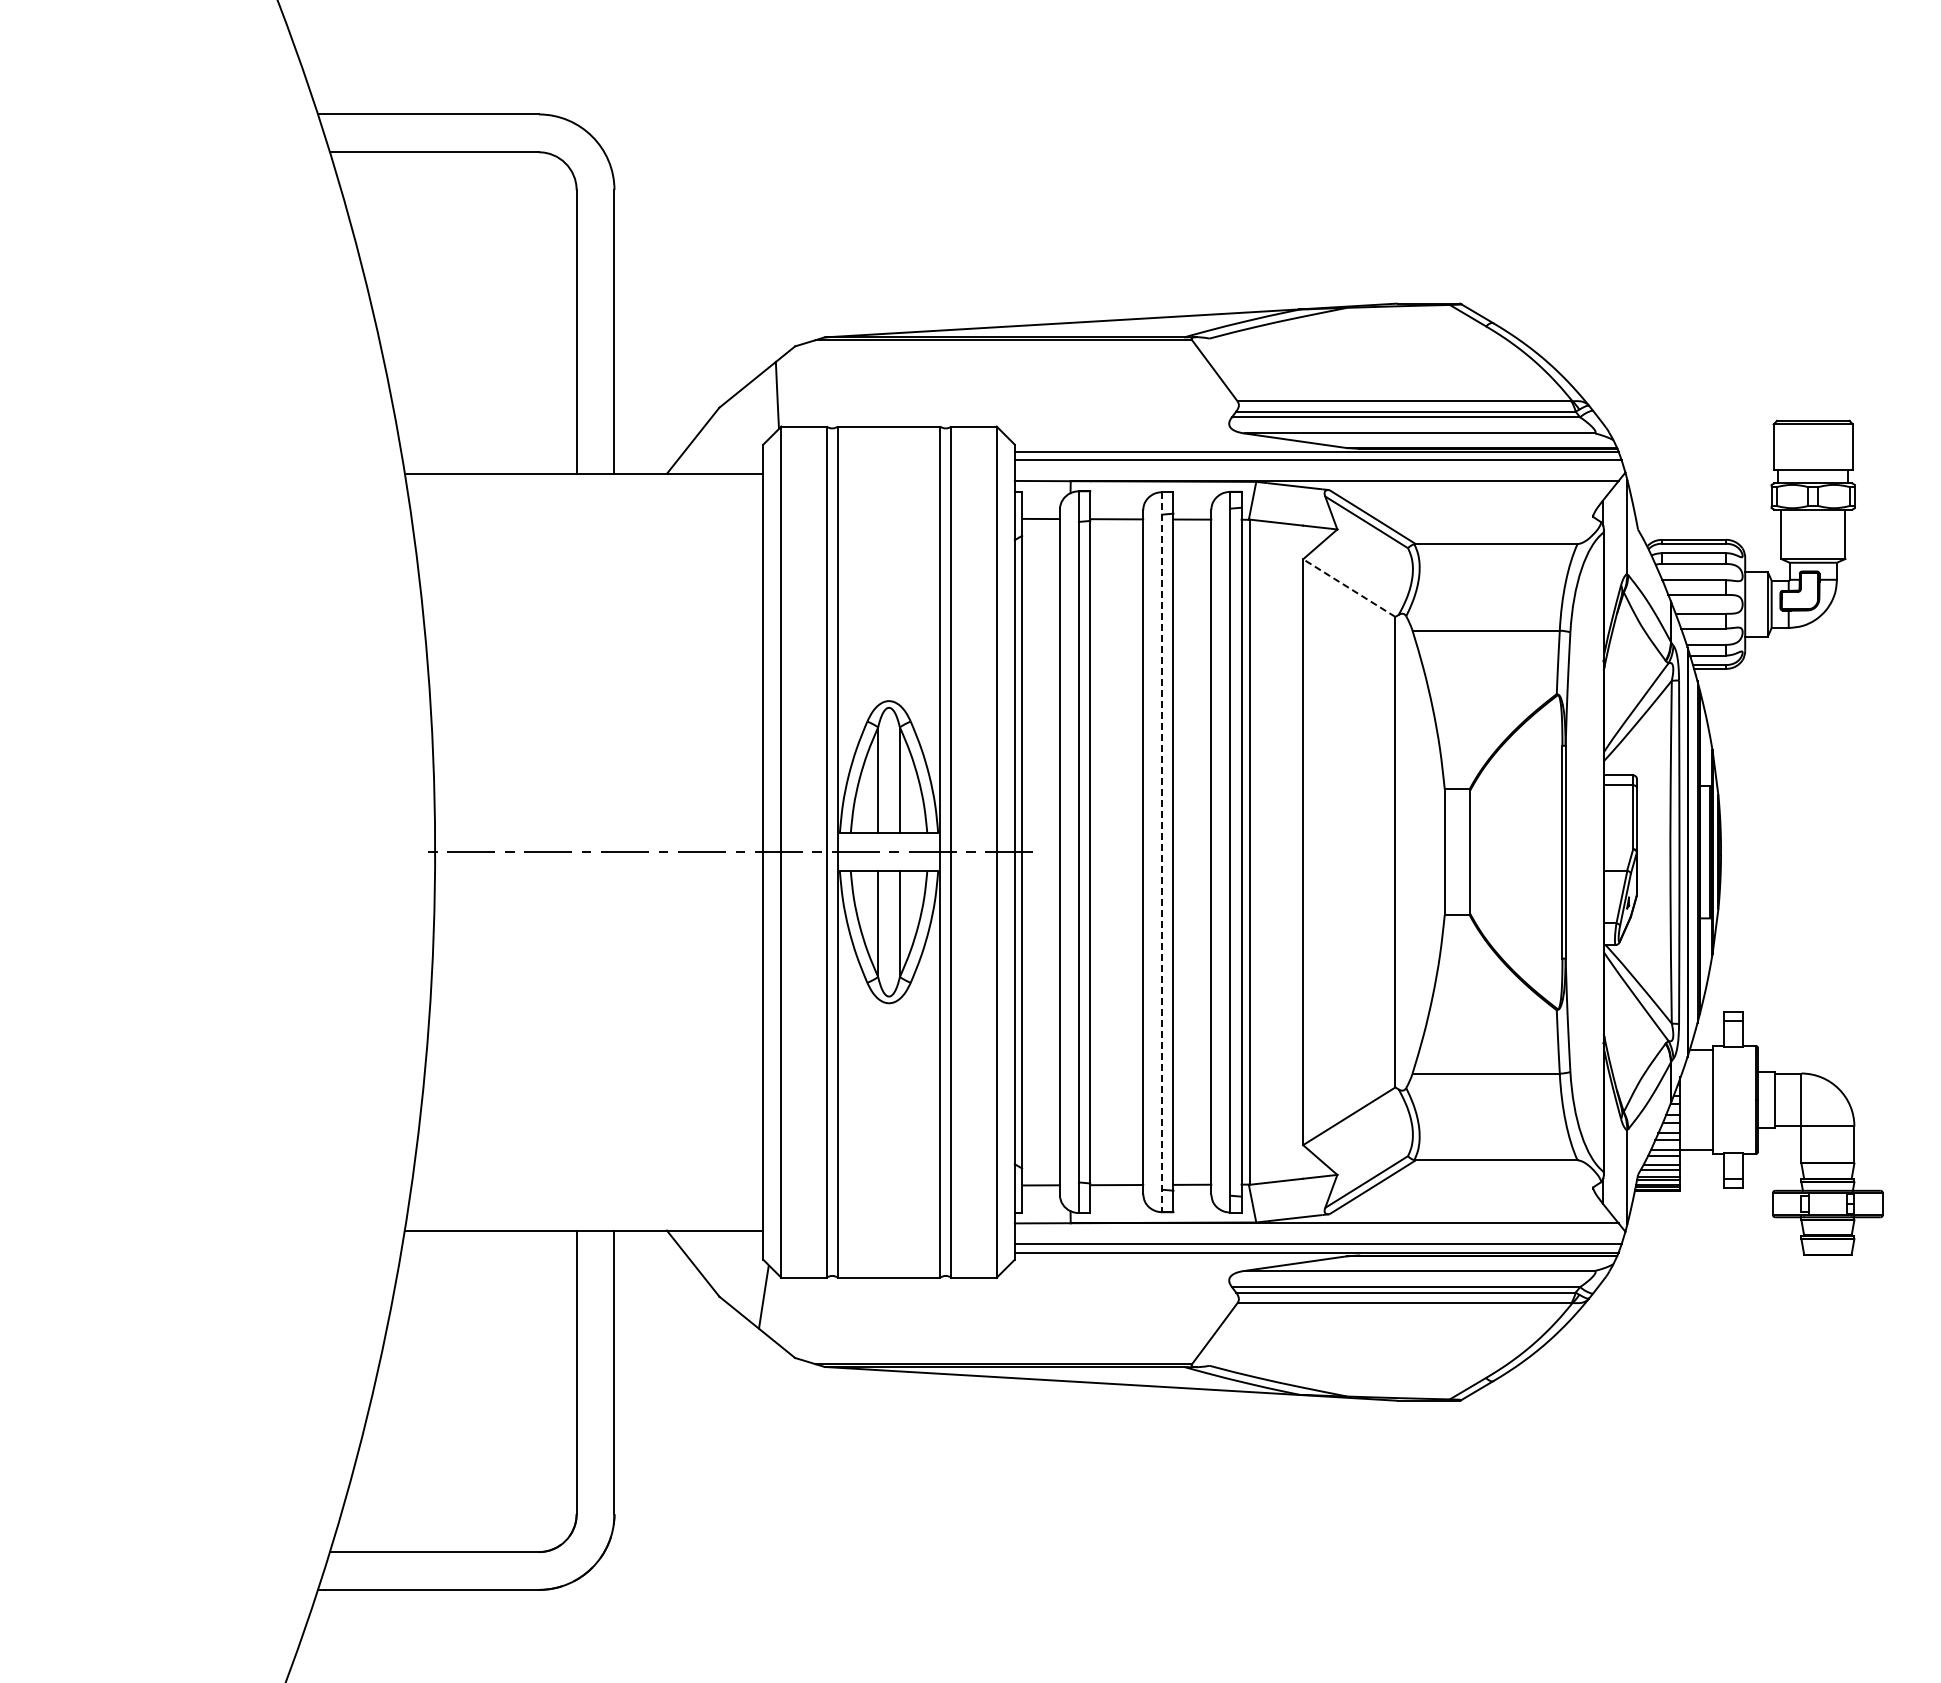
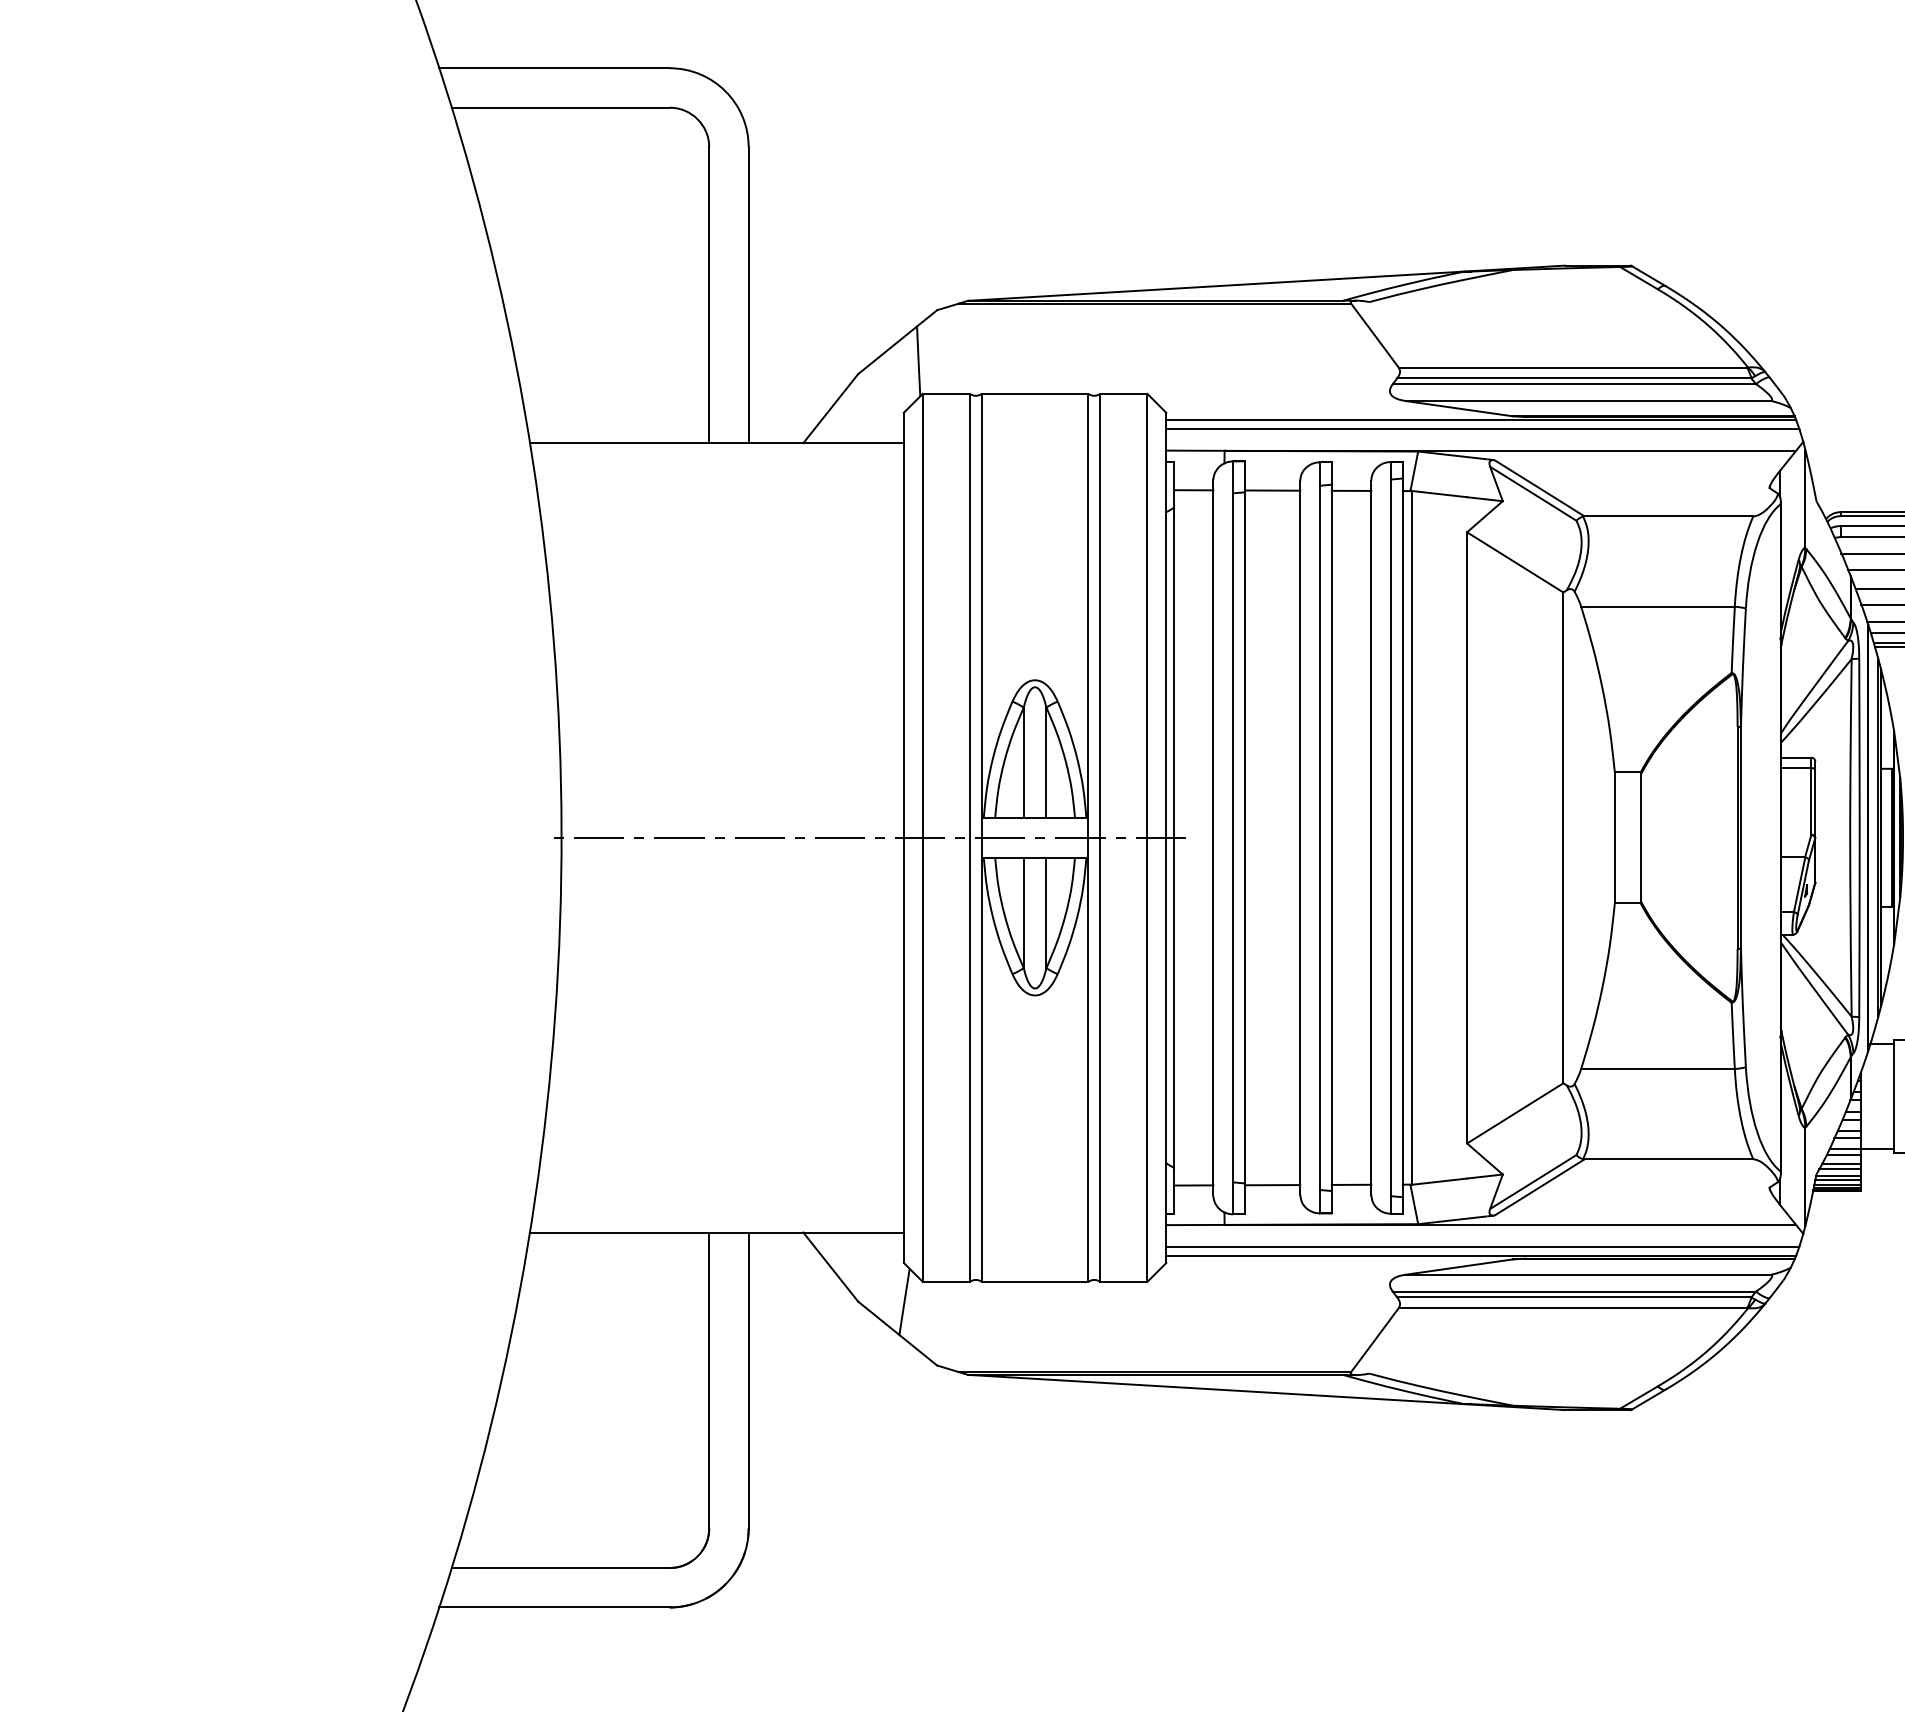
line: (1348, 587) -> (1514, 561), dashed -> solid
line: (1162, 852) -> (1320, 838), dashed -> solid

